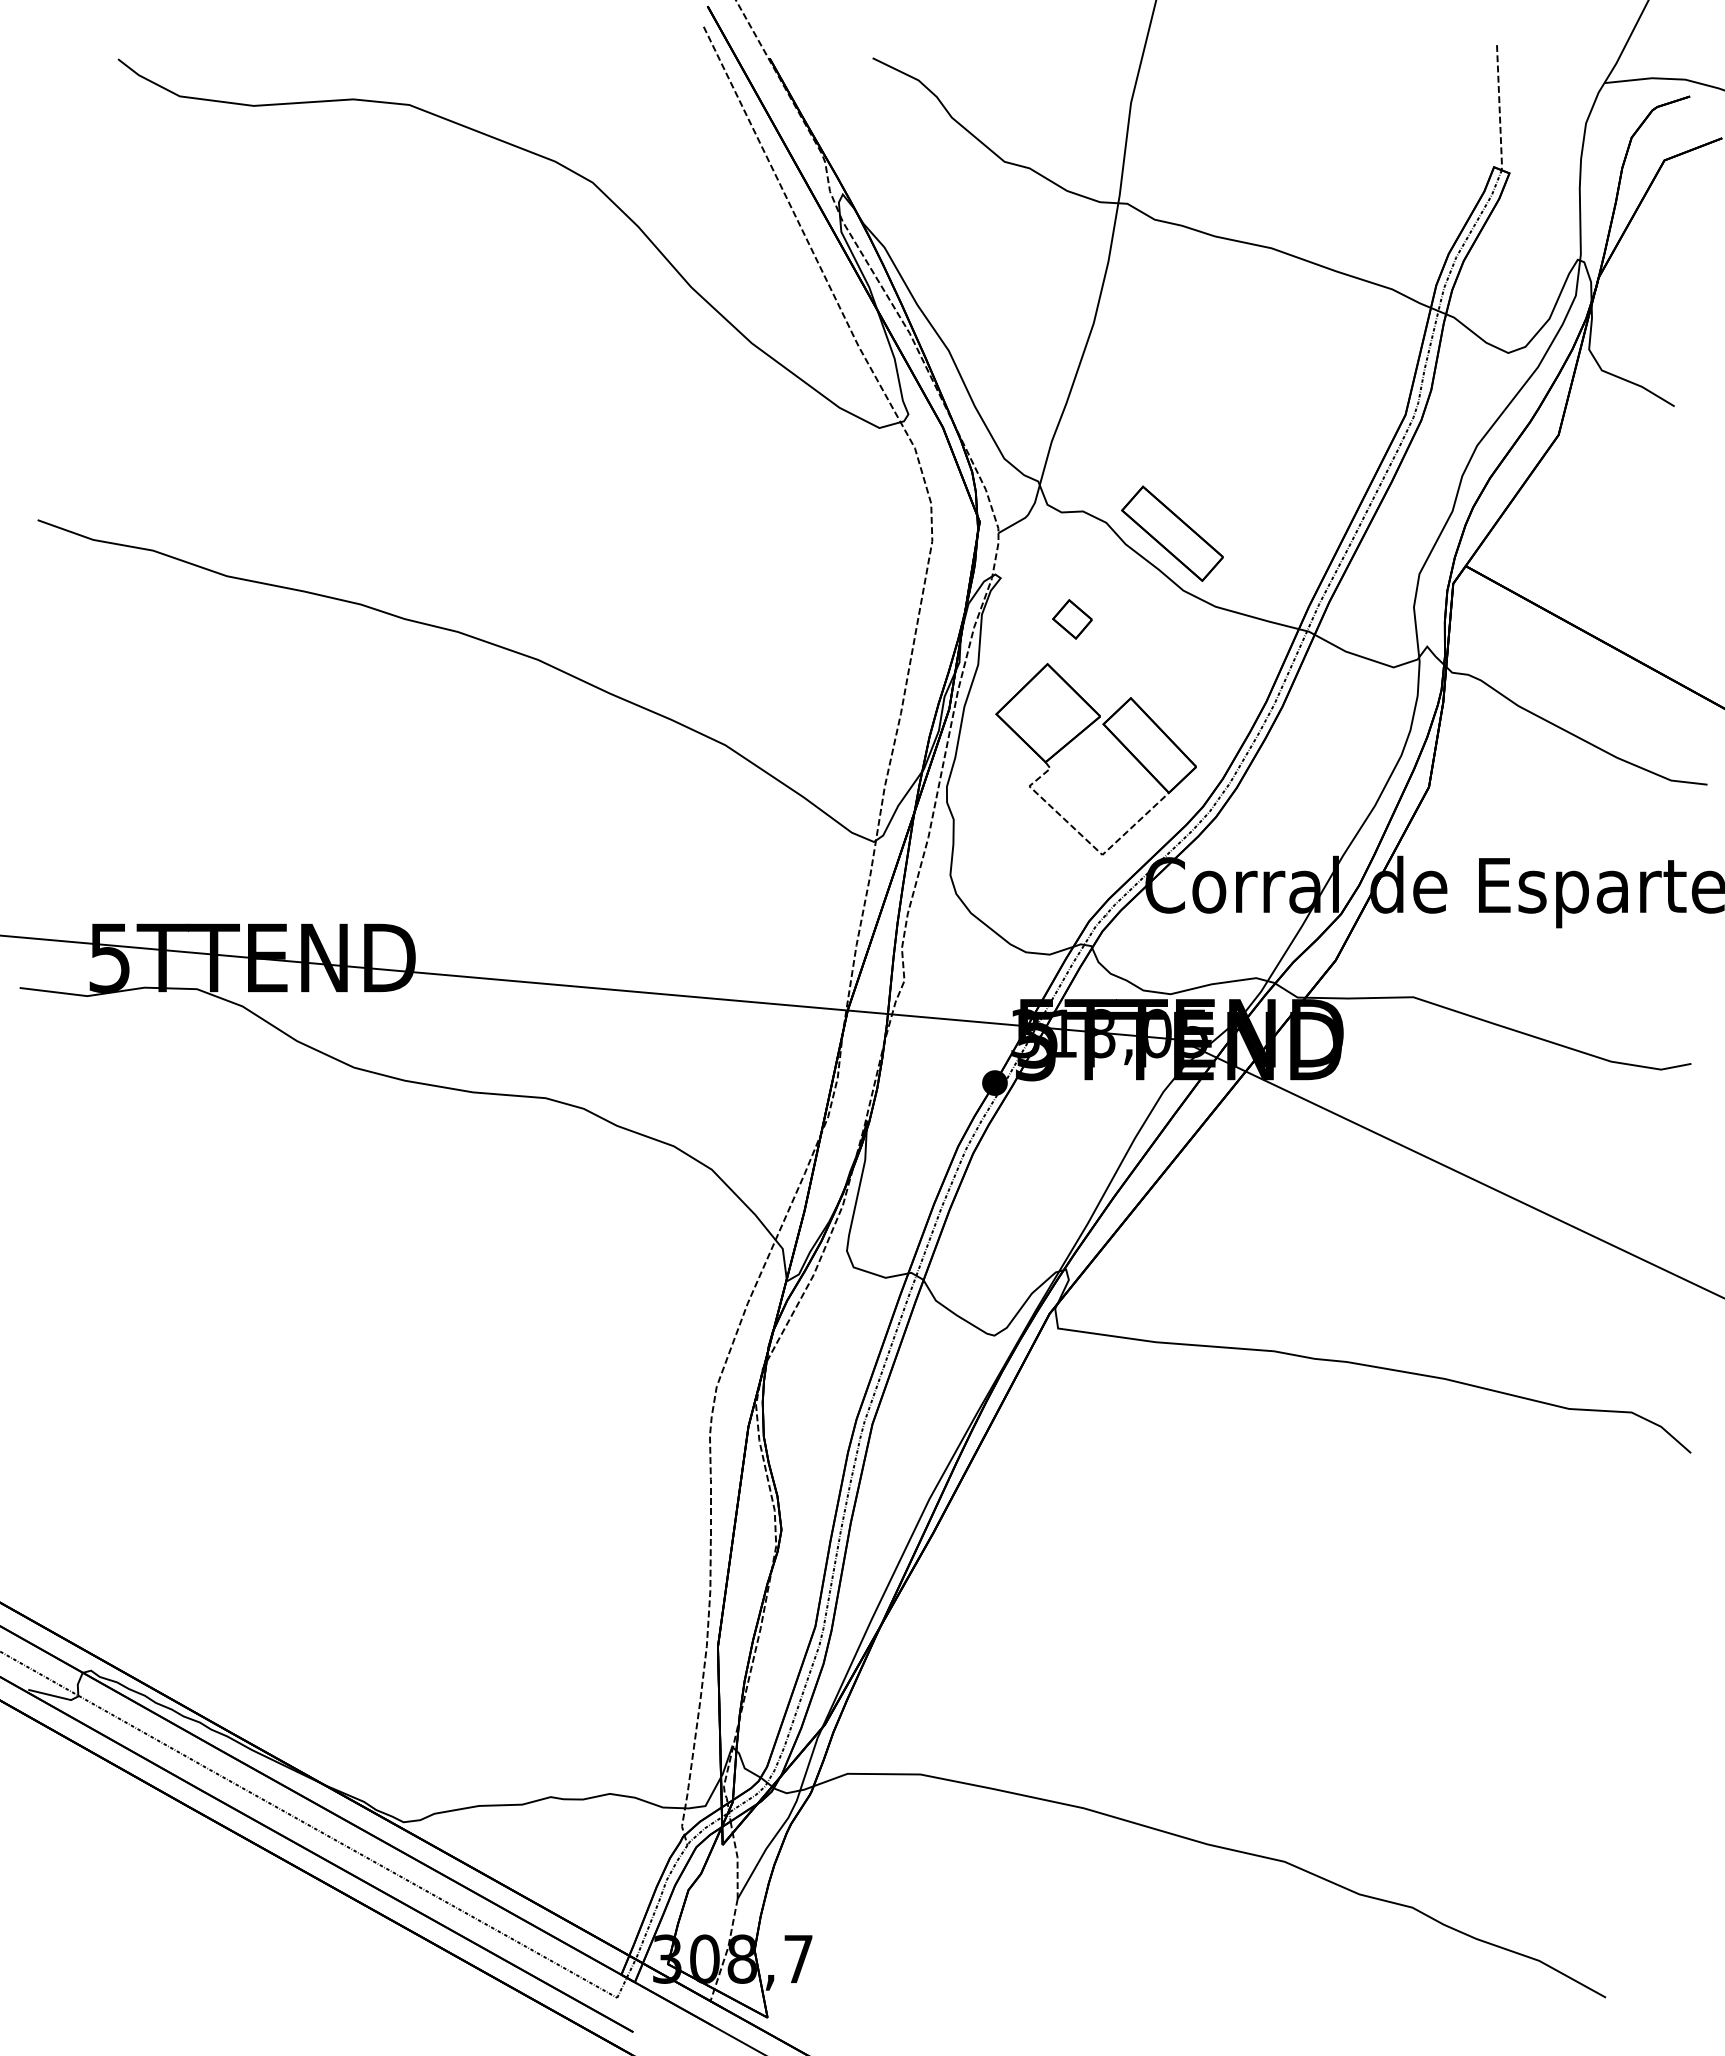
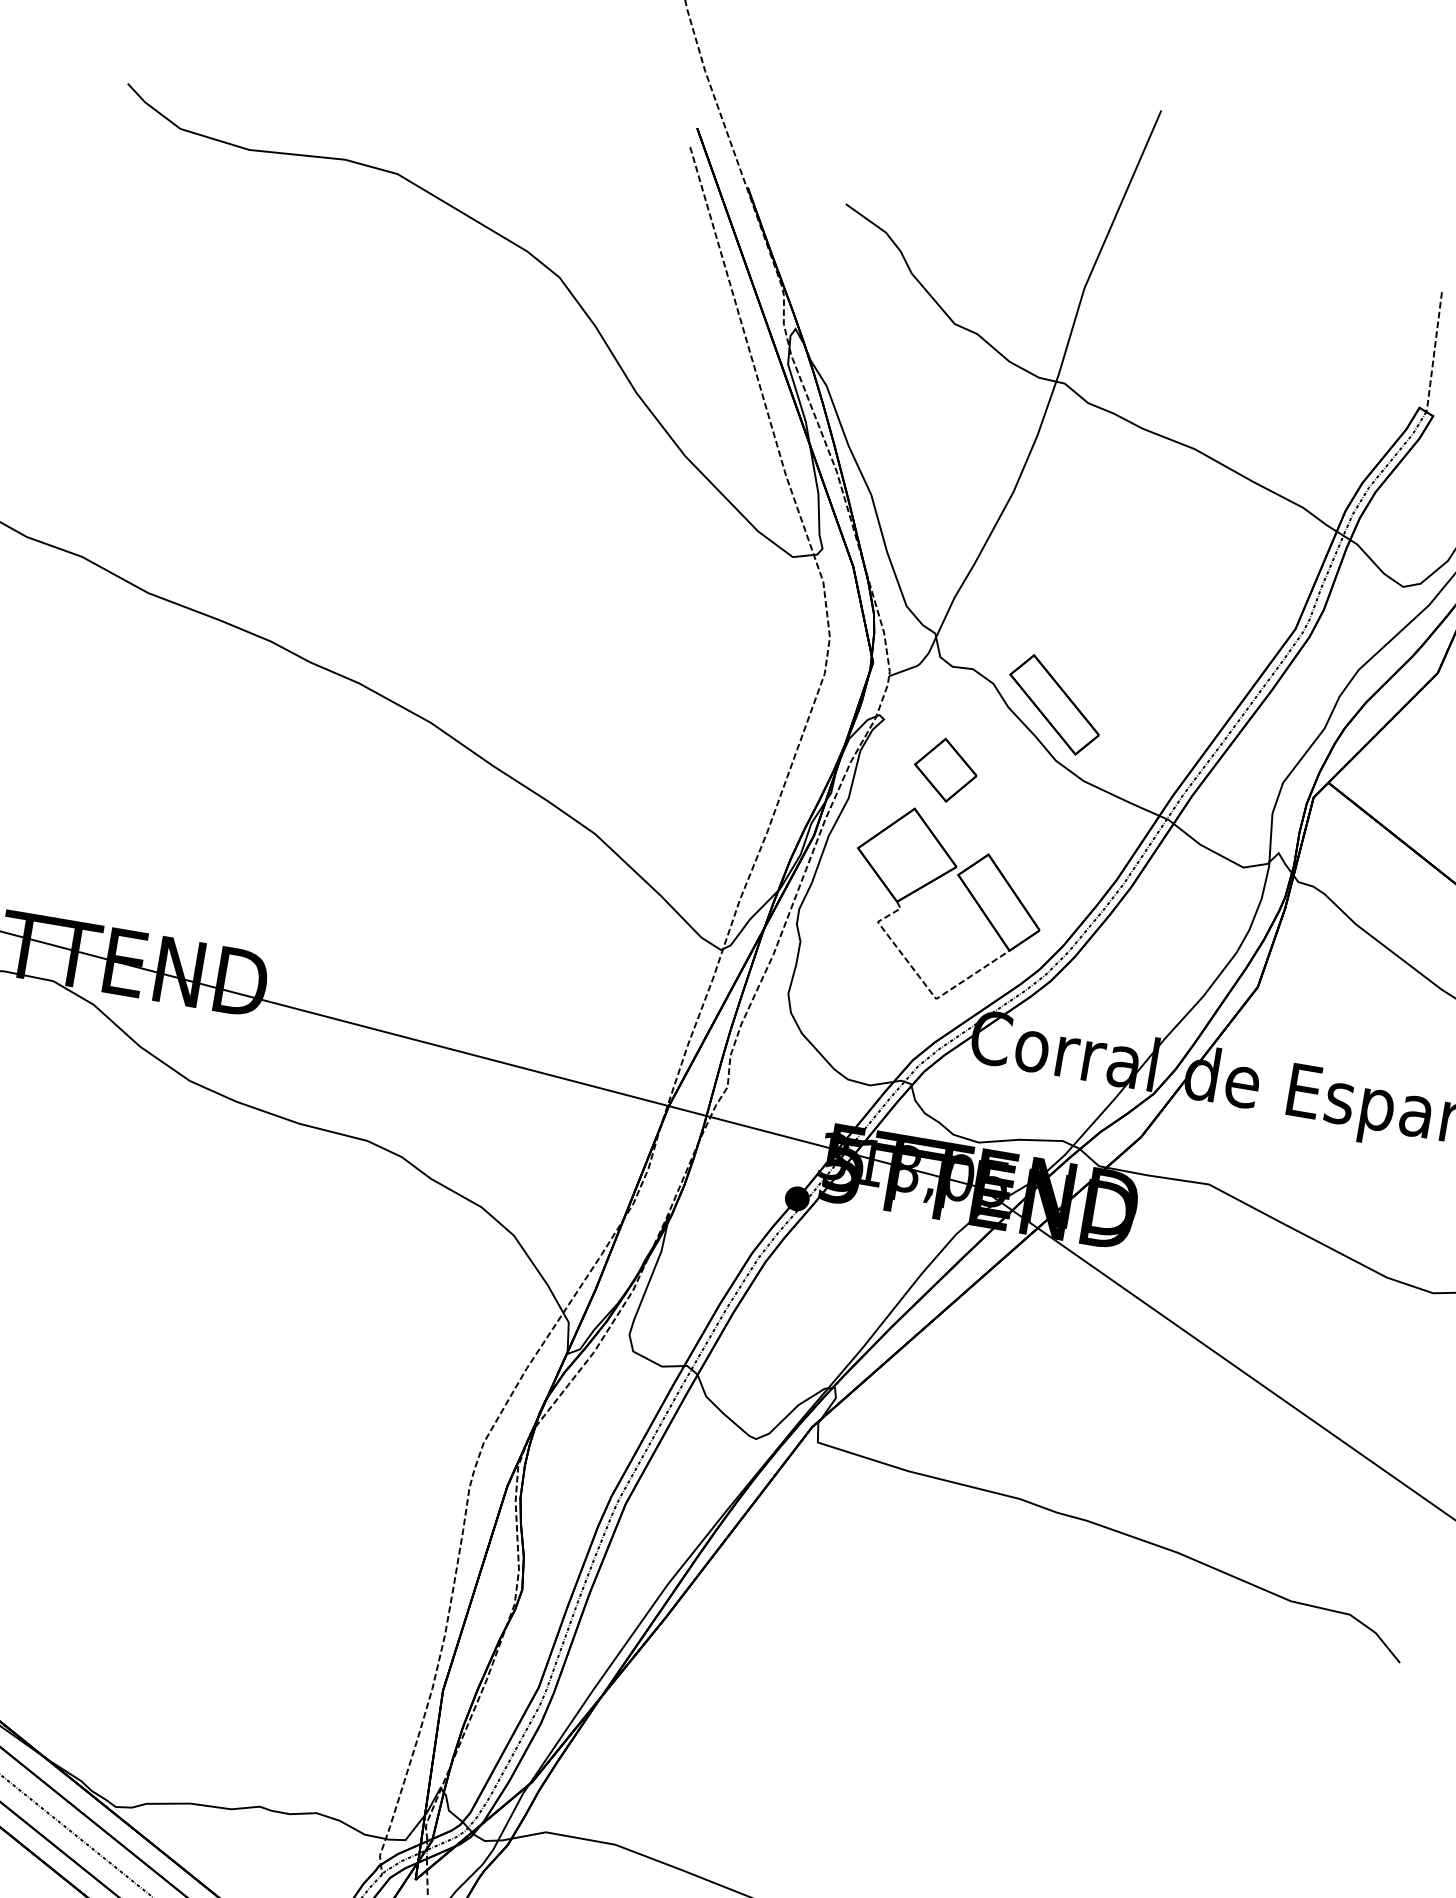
part: (1072, 619) -> (945, 770), size x1.67

